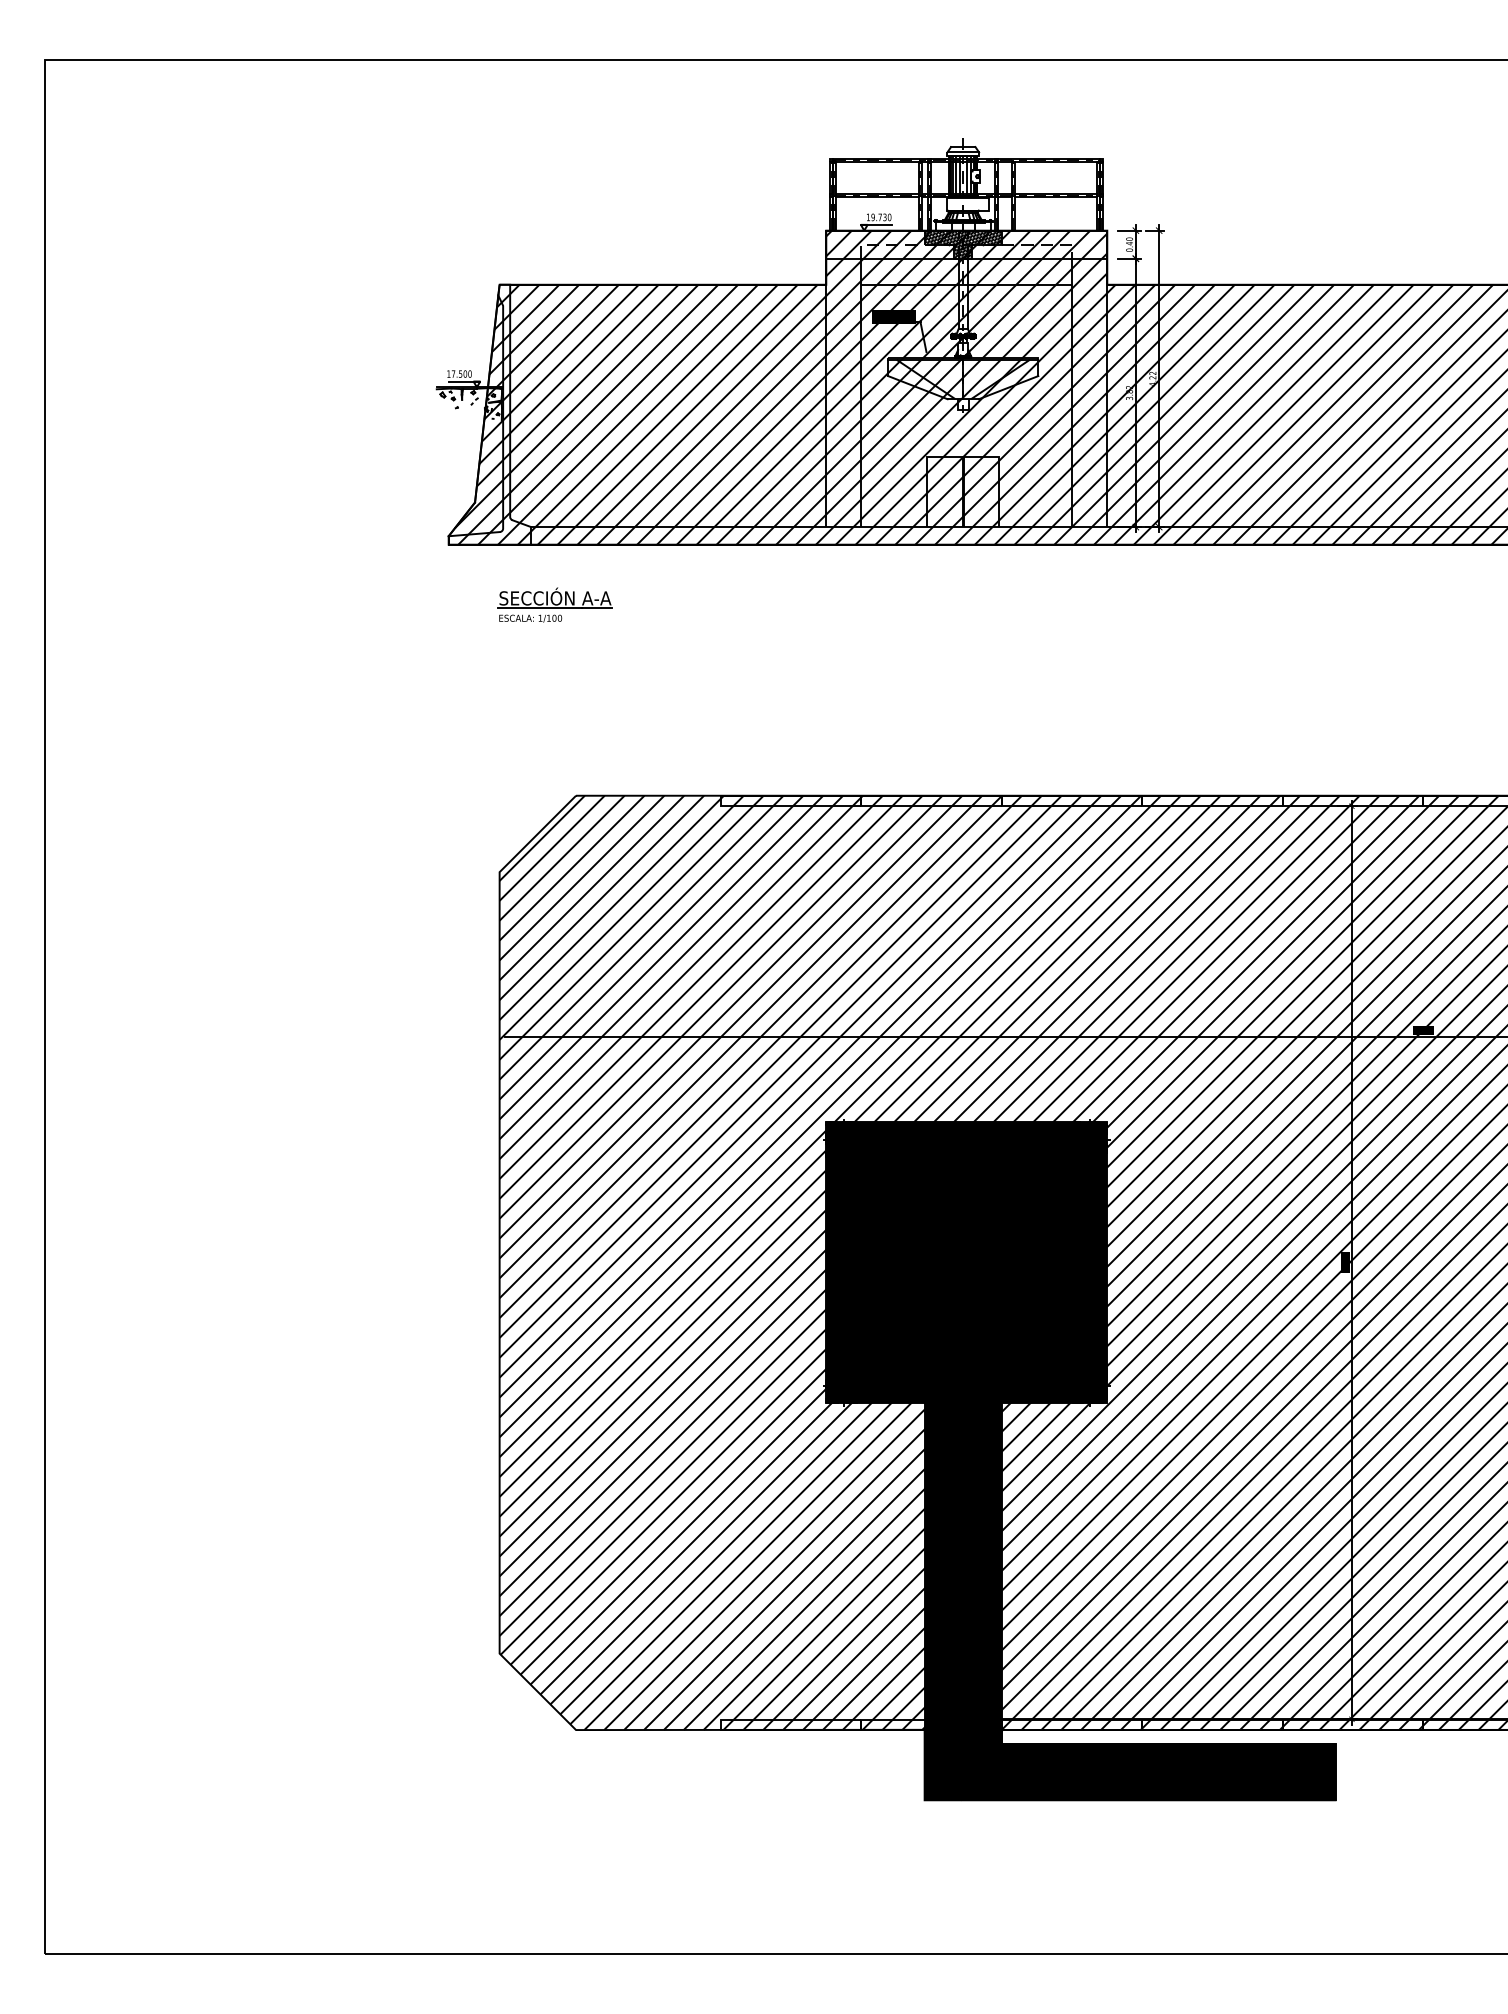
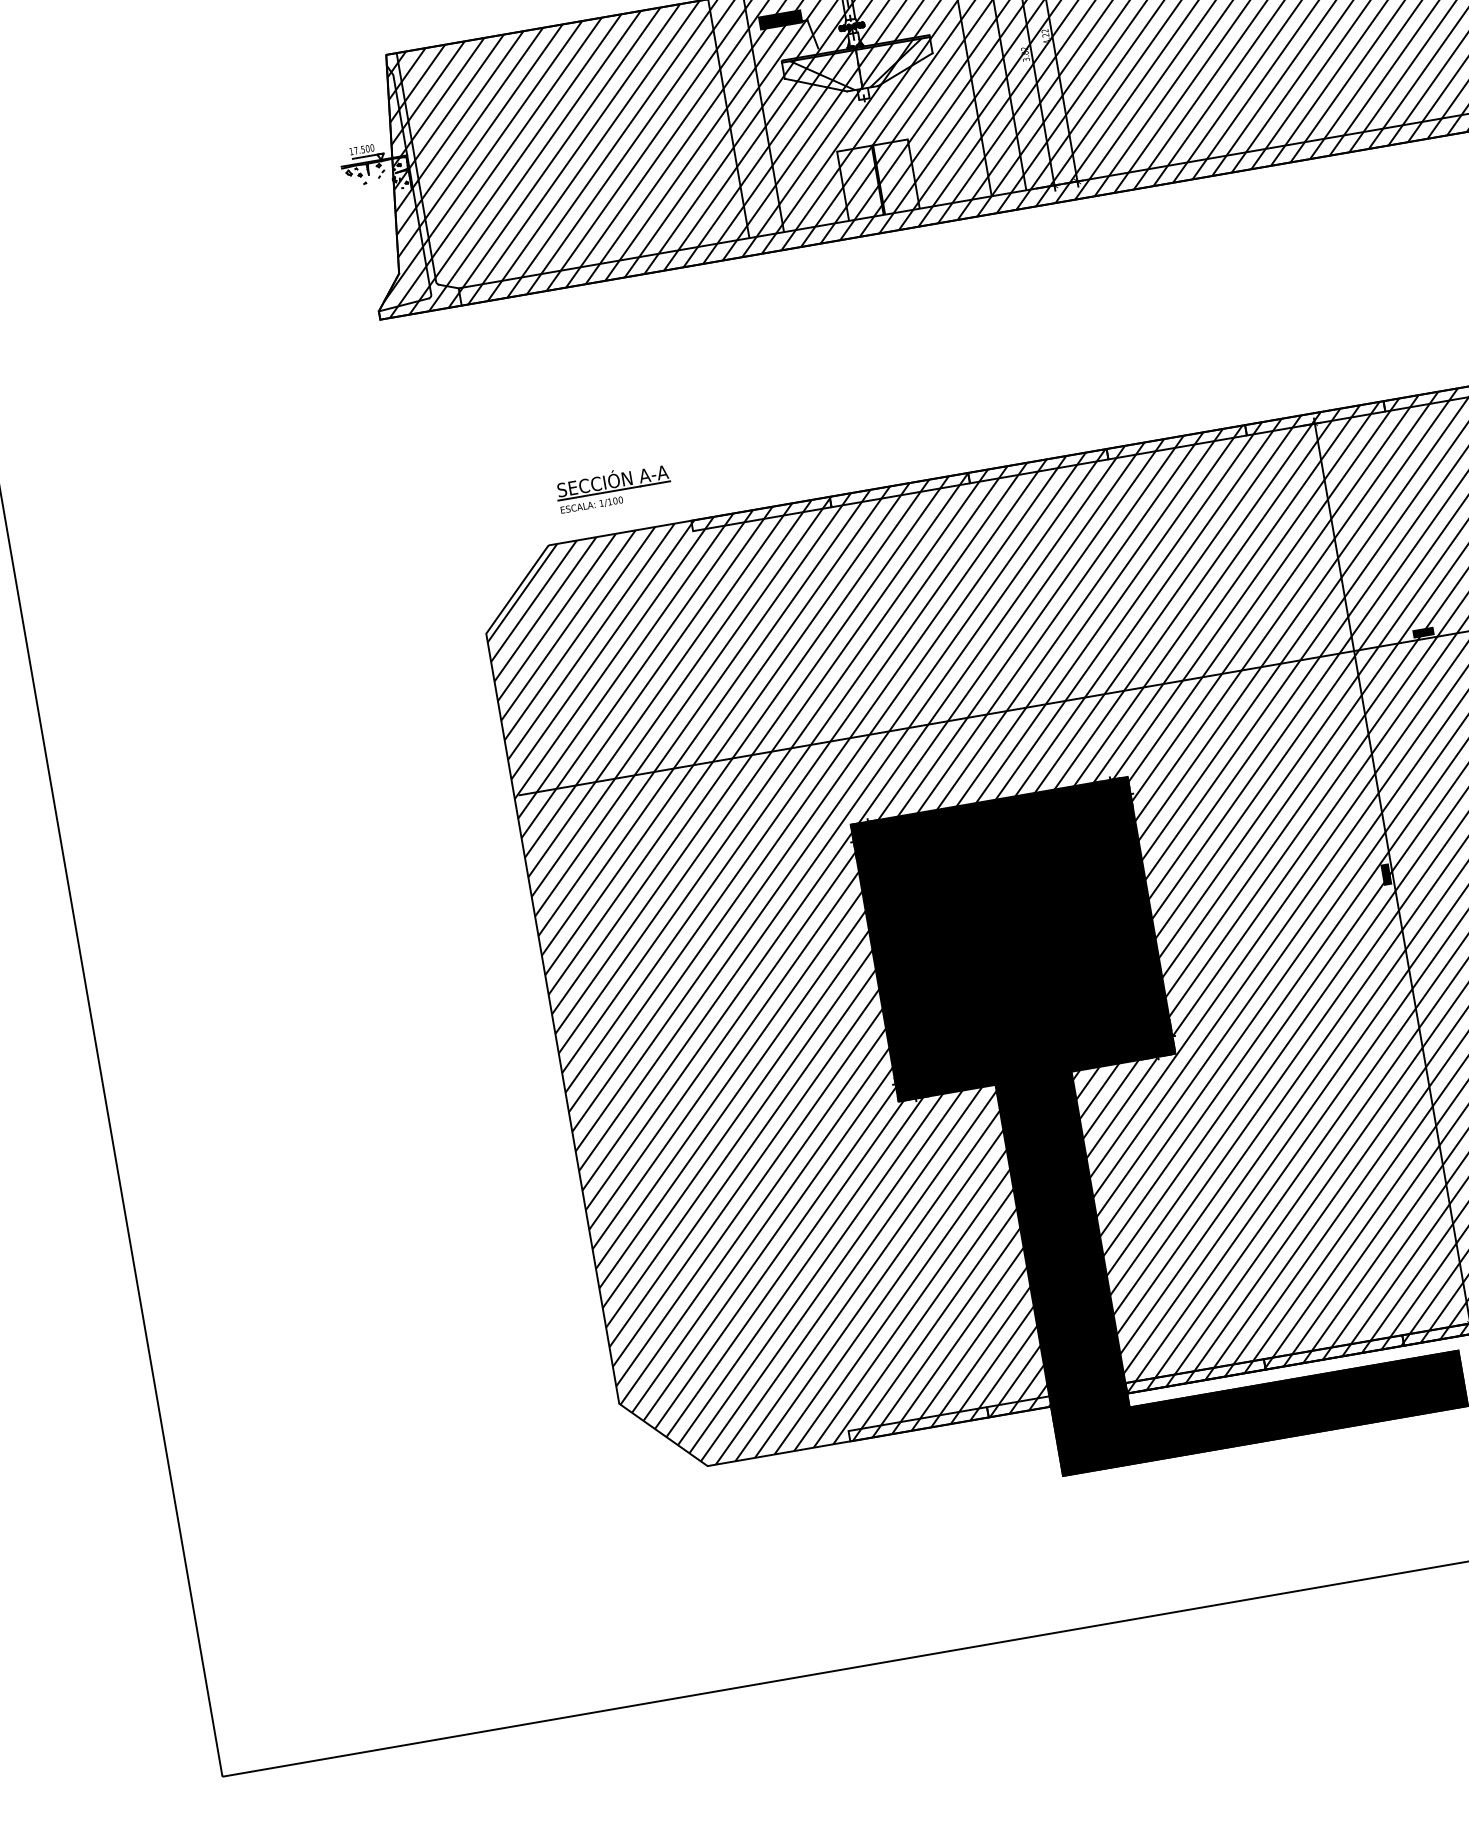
part: (554, 604) -> (613, 487), moved

